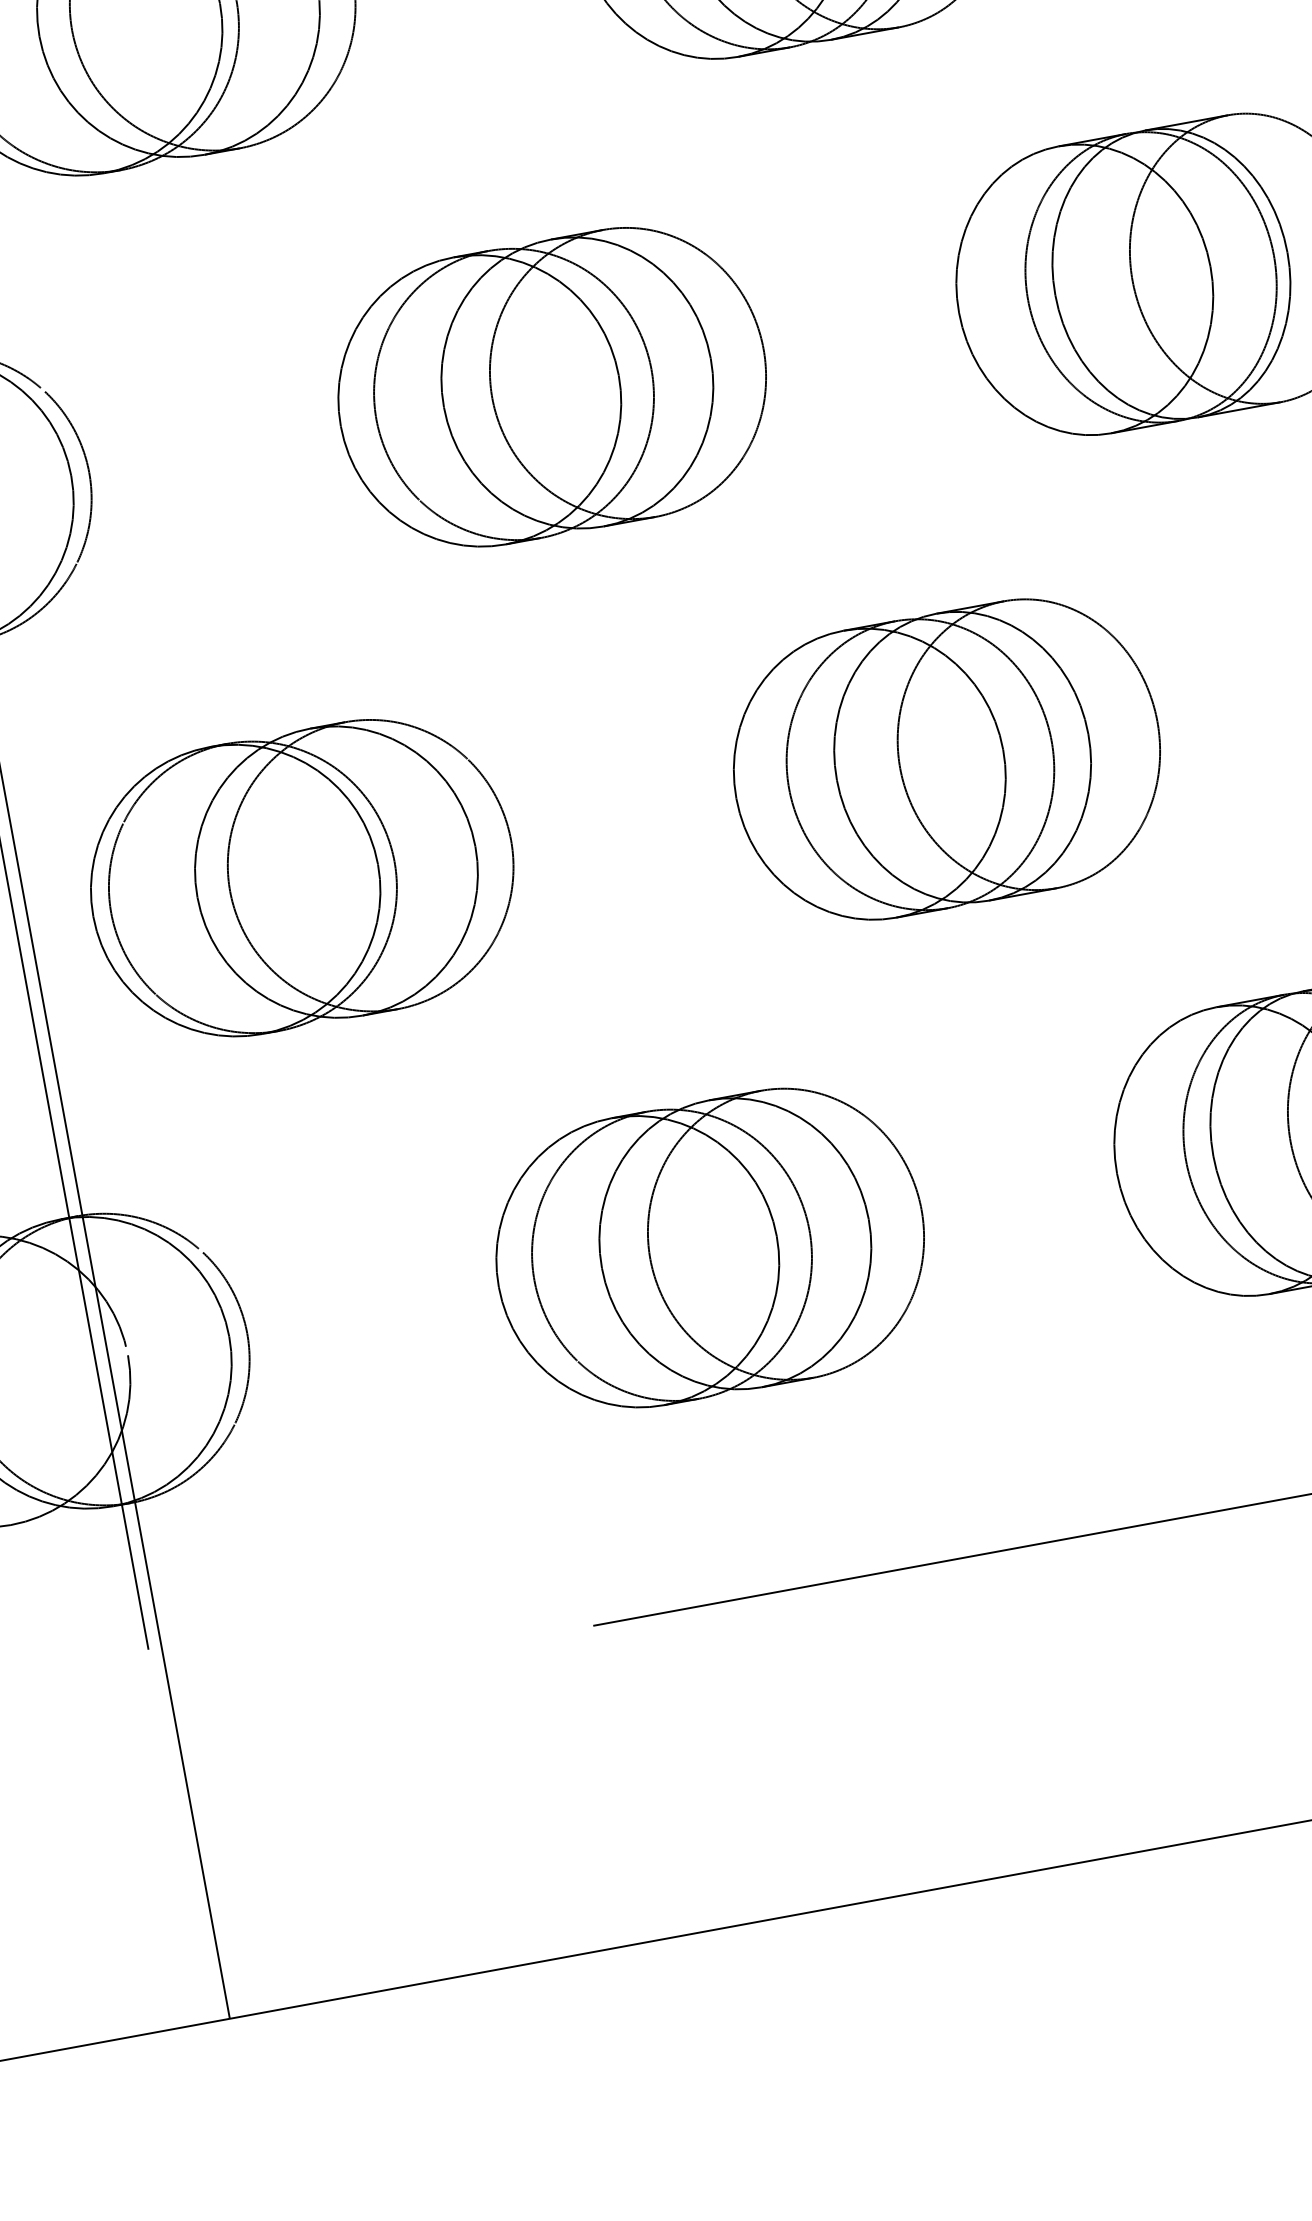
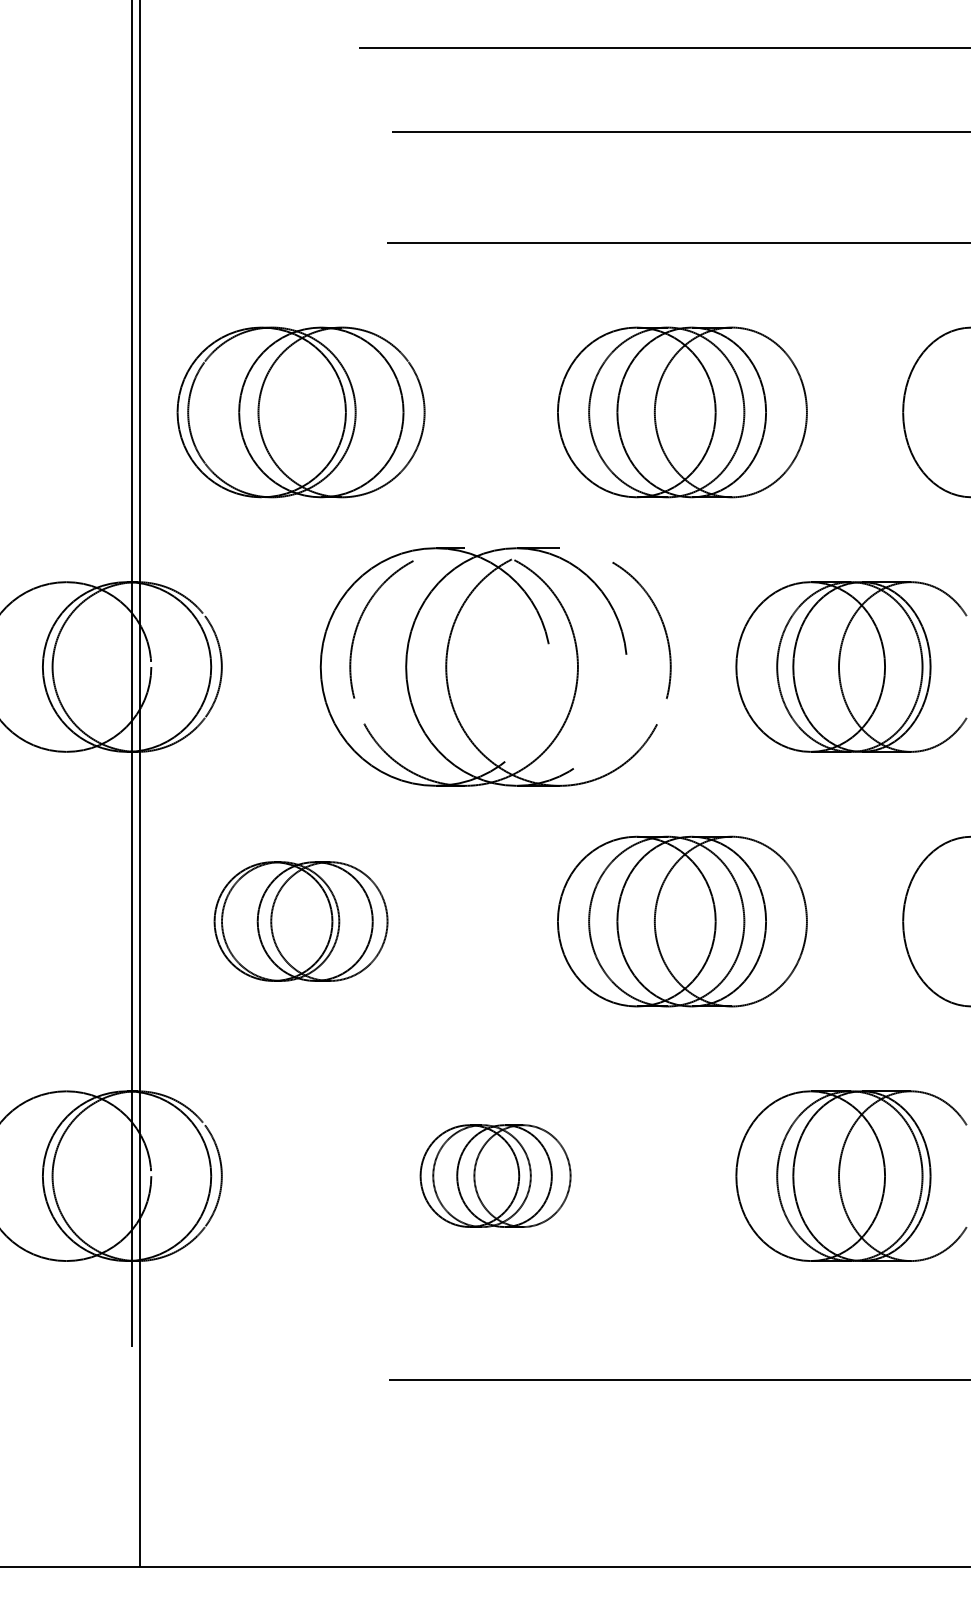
part: (551, 386) -> (495, 666), size x1.4
part: (301, 878) -> (300, 921), size x0.7
part: (709, 1247) -> (495, 1175), size x0.6

